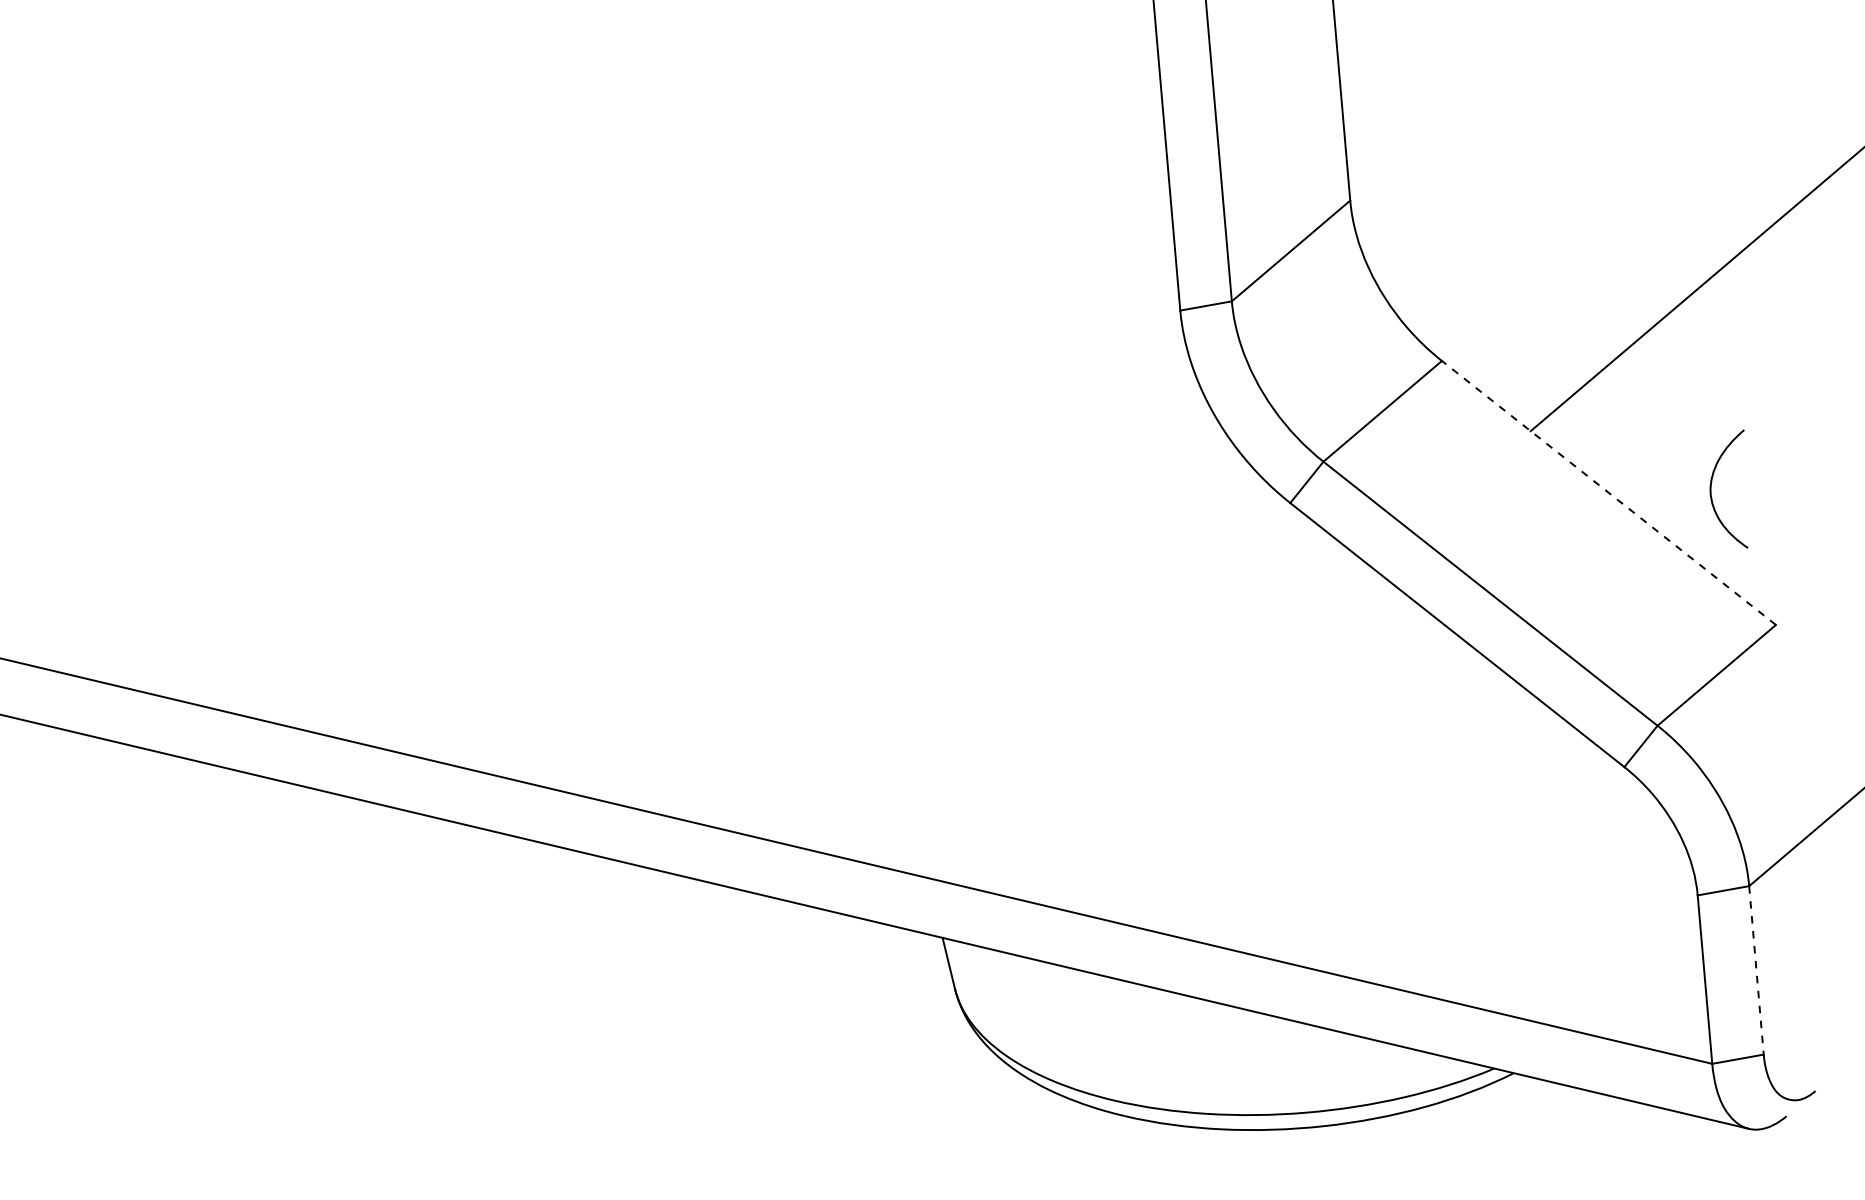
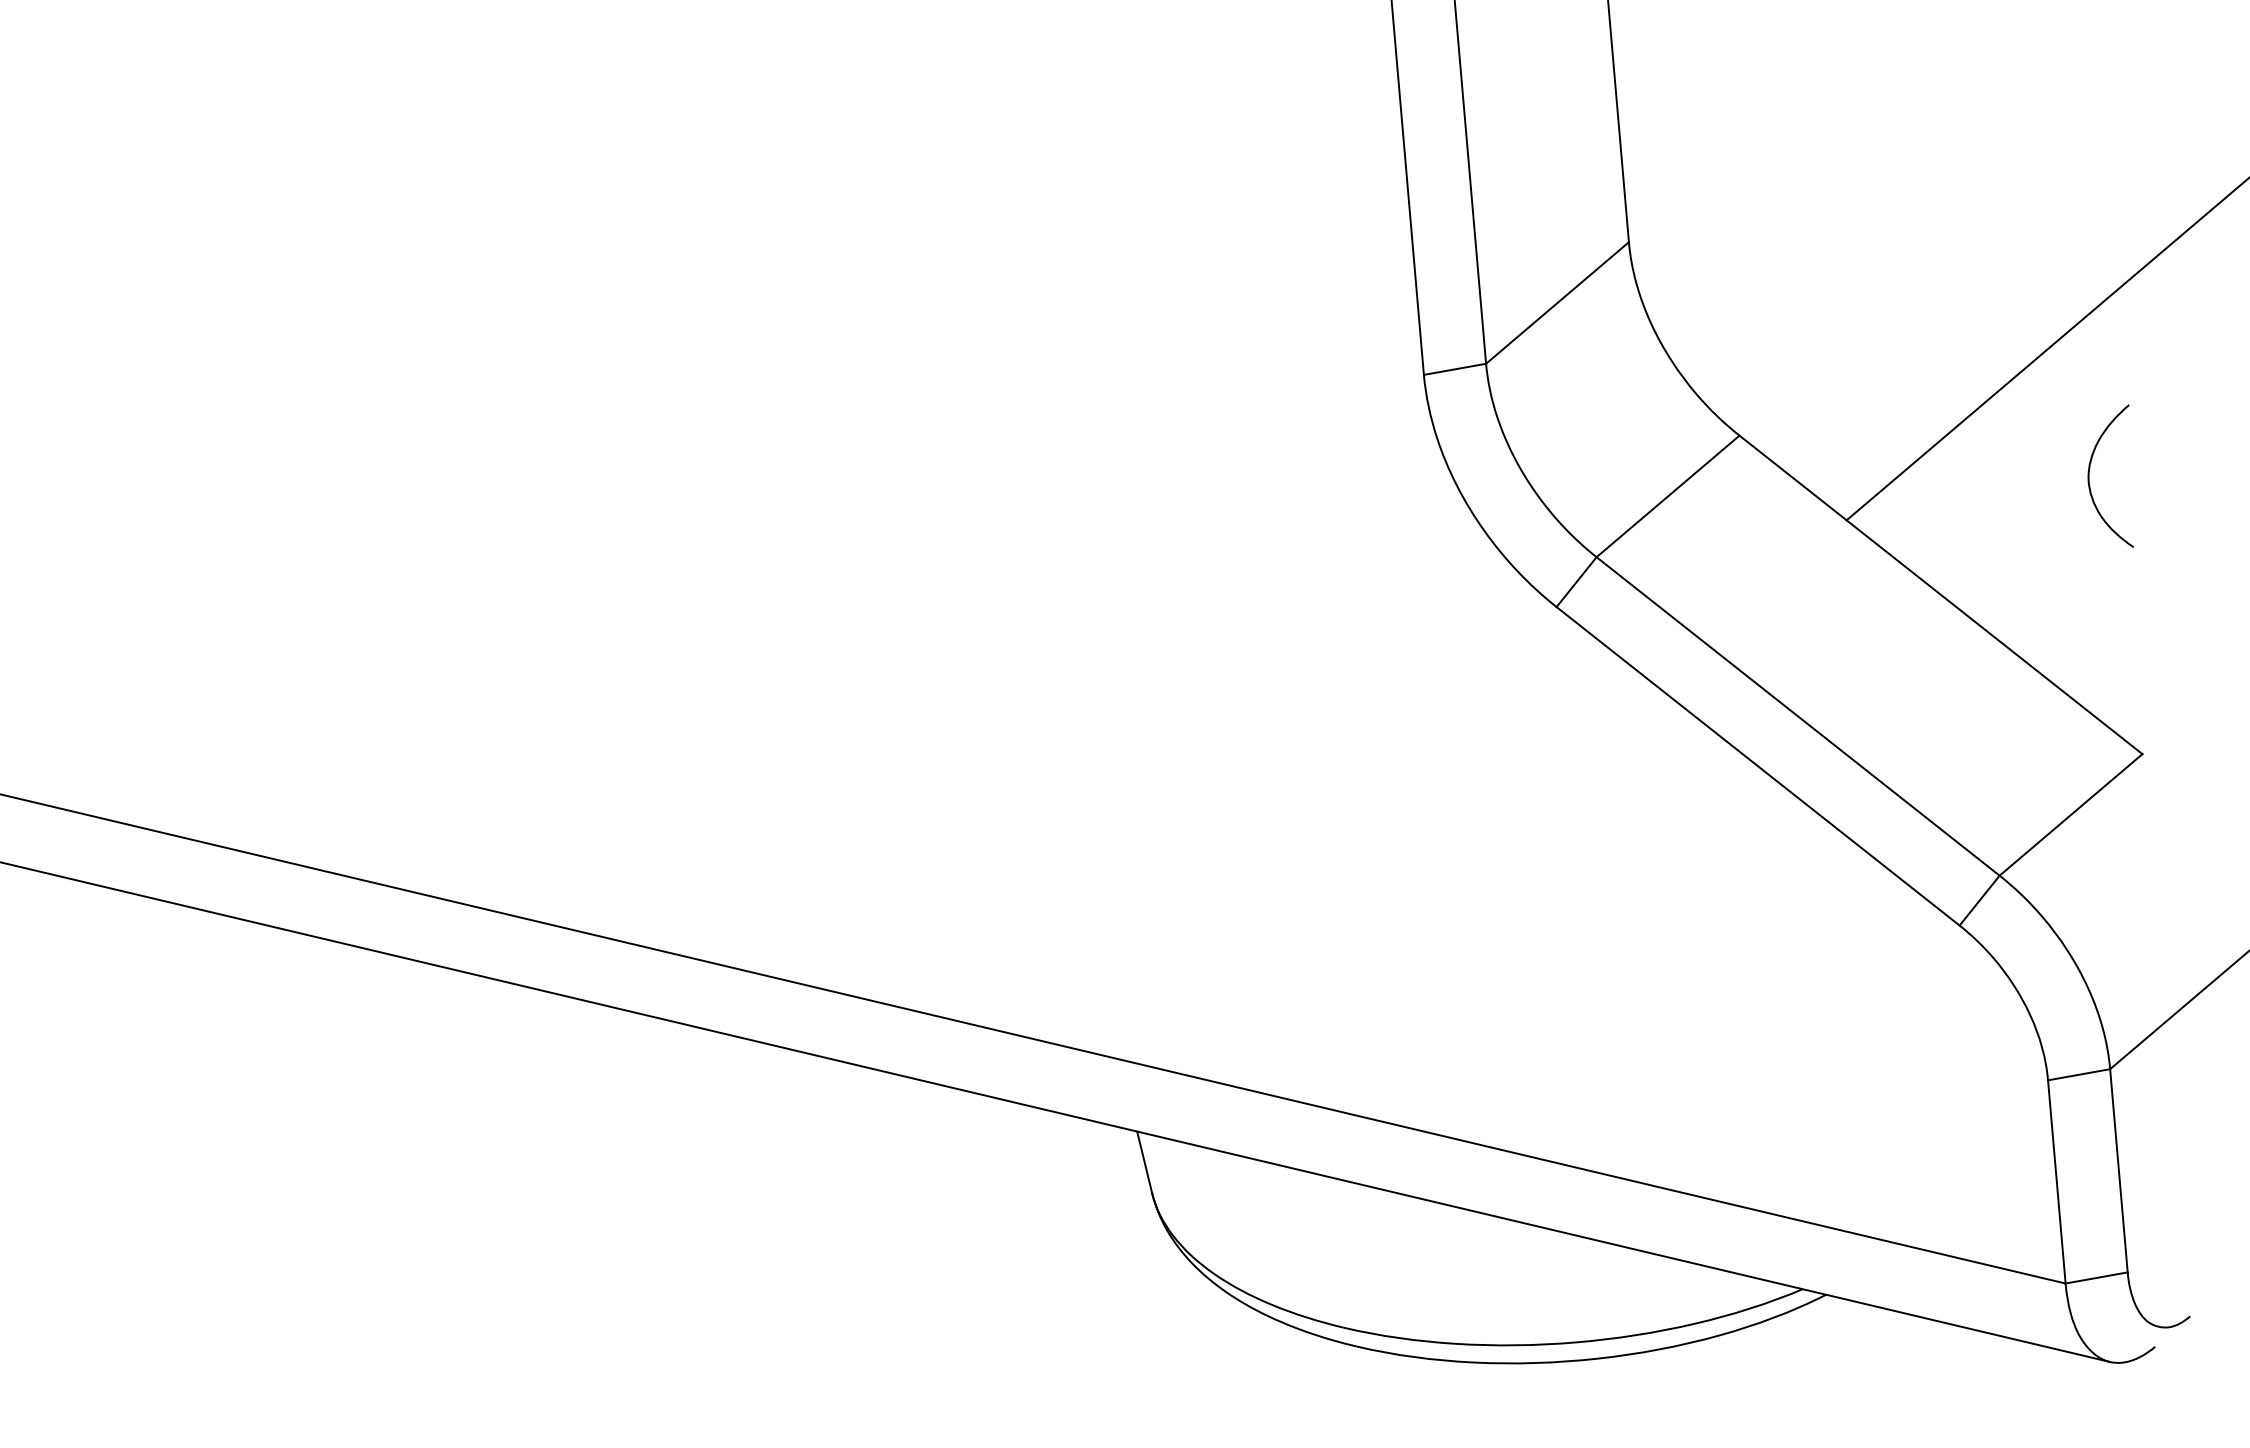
curve: (1711, 488) -> (2089, 475), moved
line: (1608, 492) -> (1940, 594), dashed -> solid
line: (1756, 970) -> (2118, 1170), dashed -> solid

